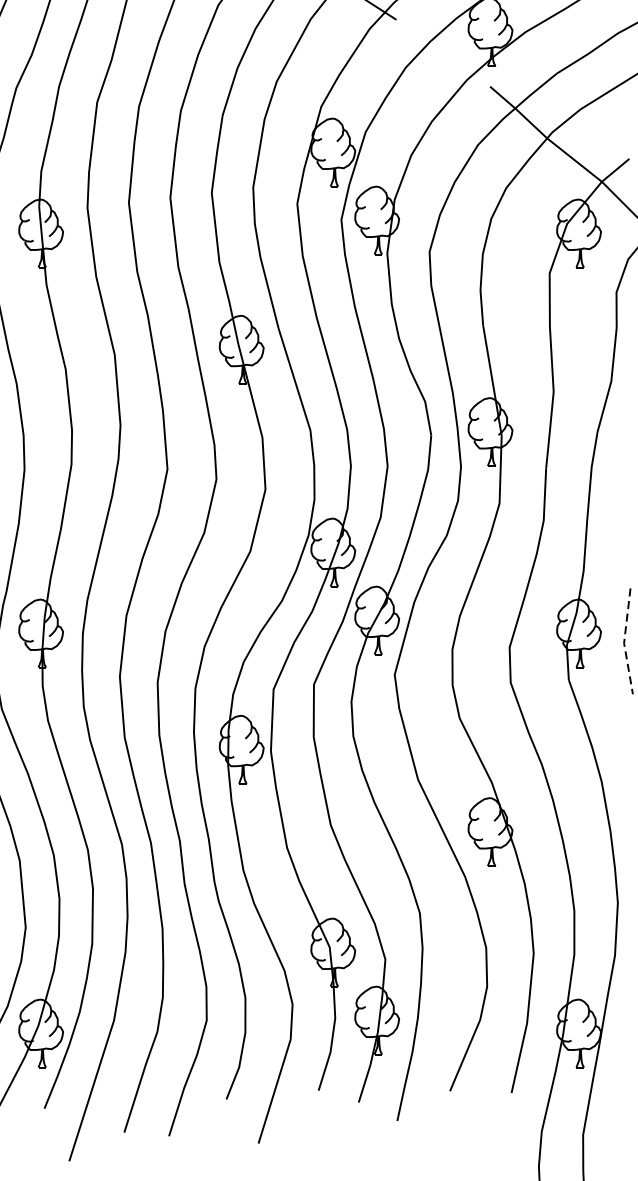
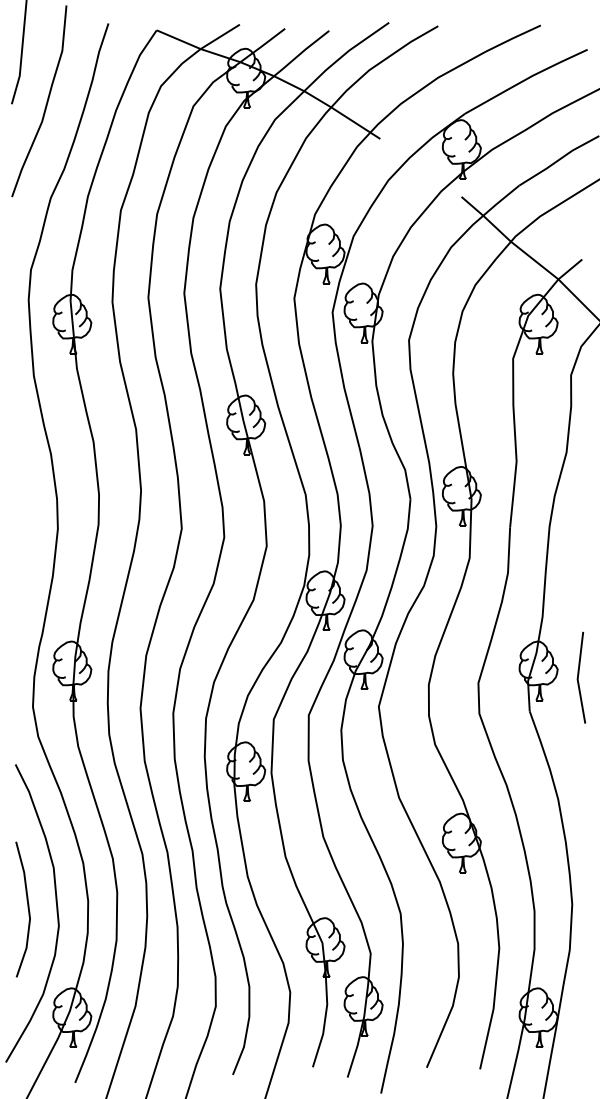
line: (623, 642) -> (577, 678), dashed -> solid

